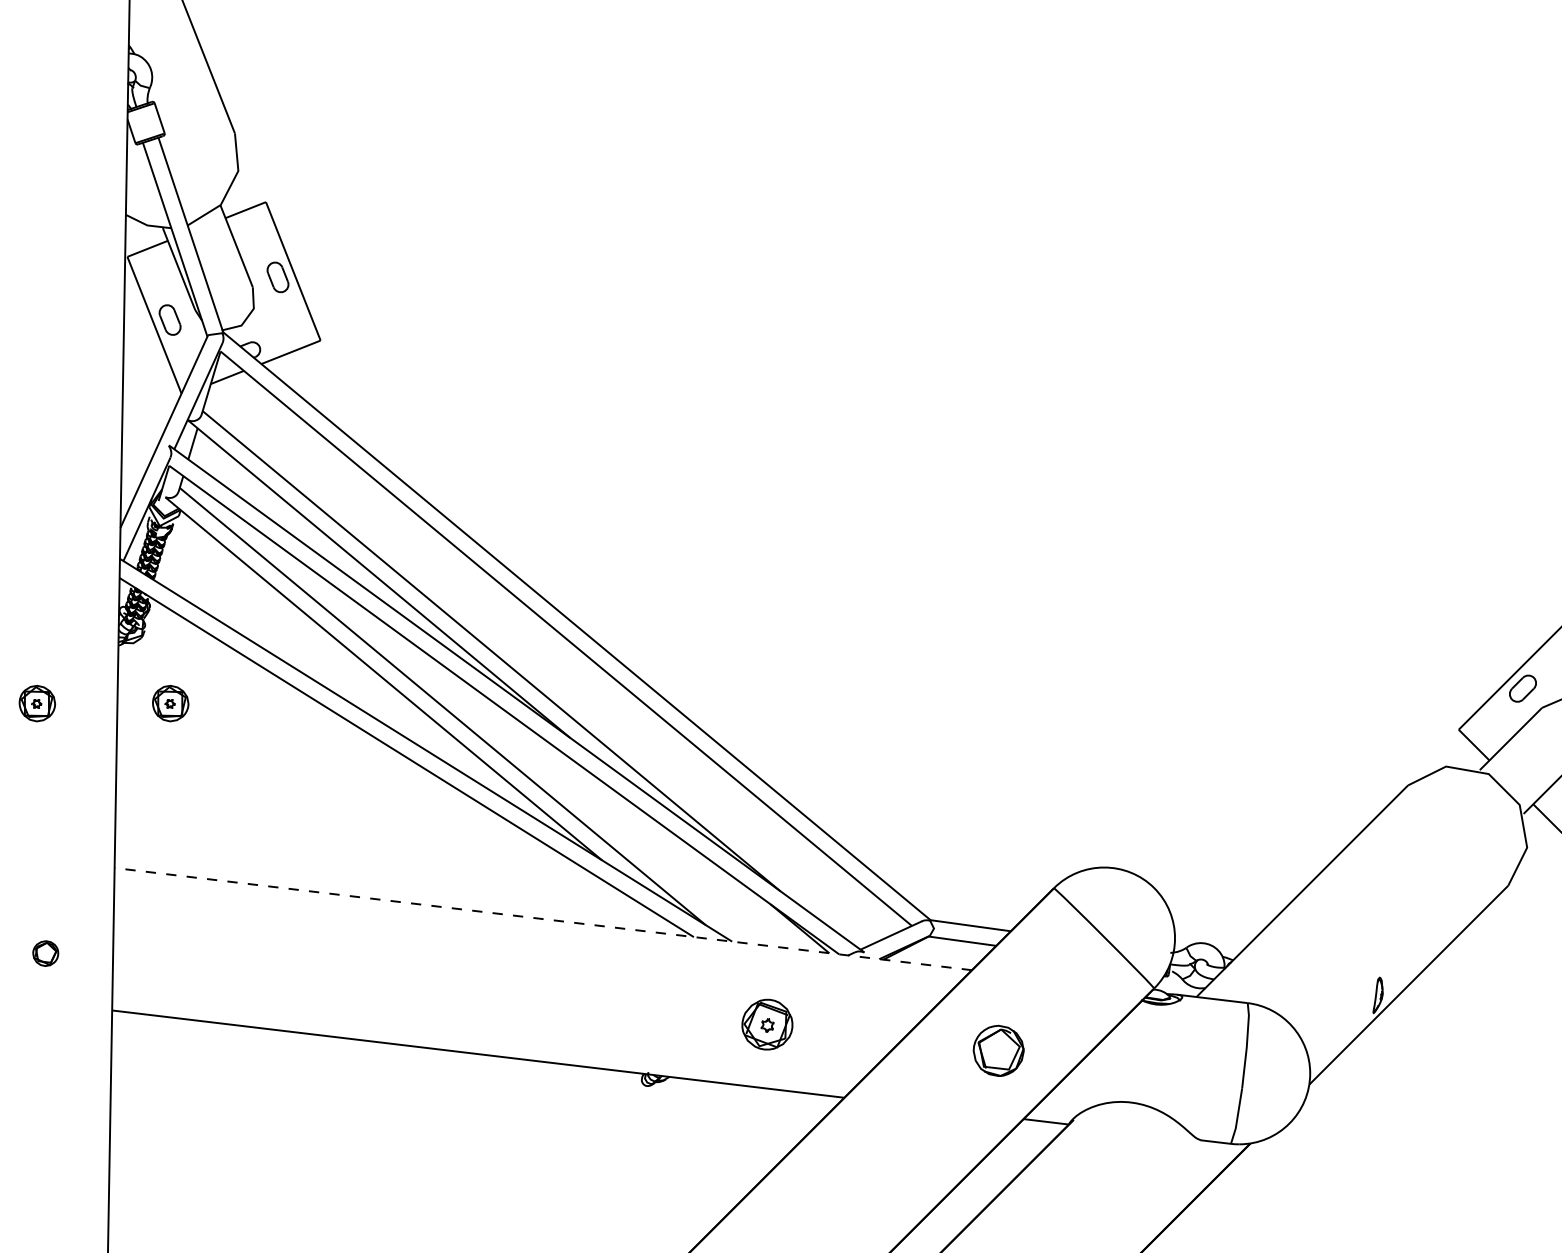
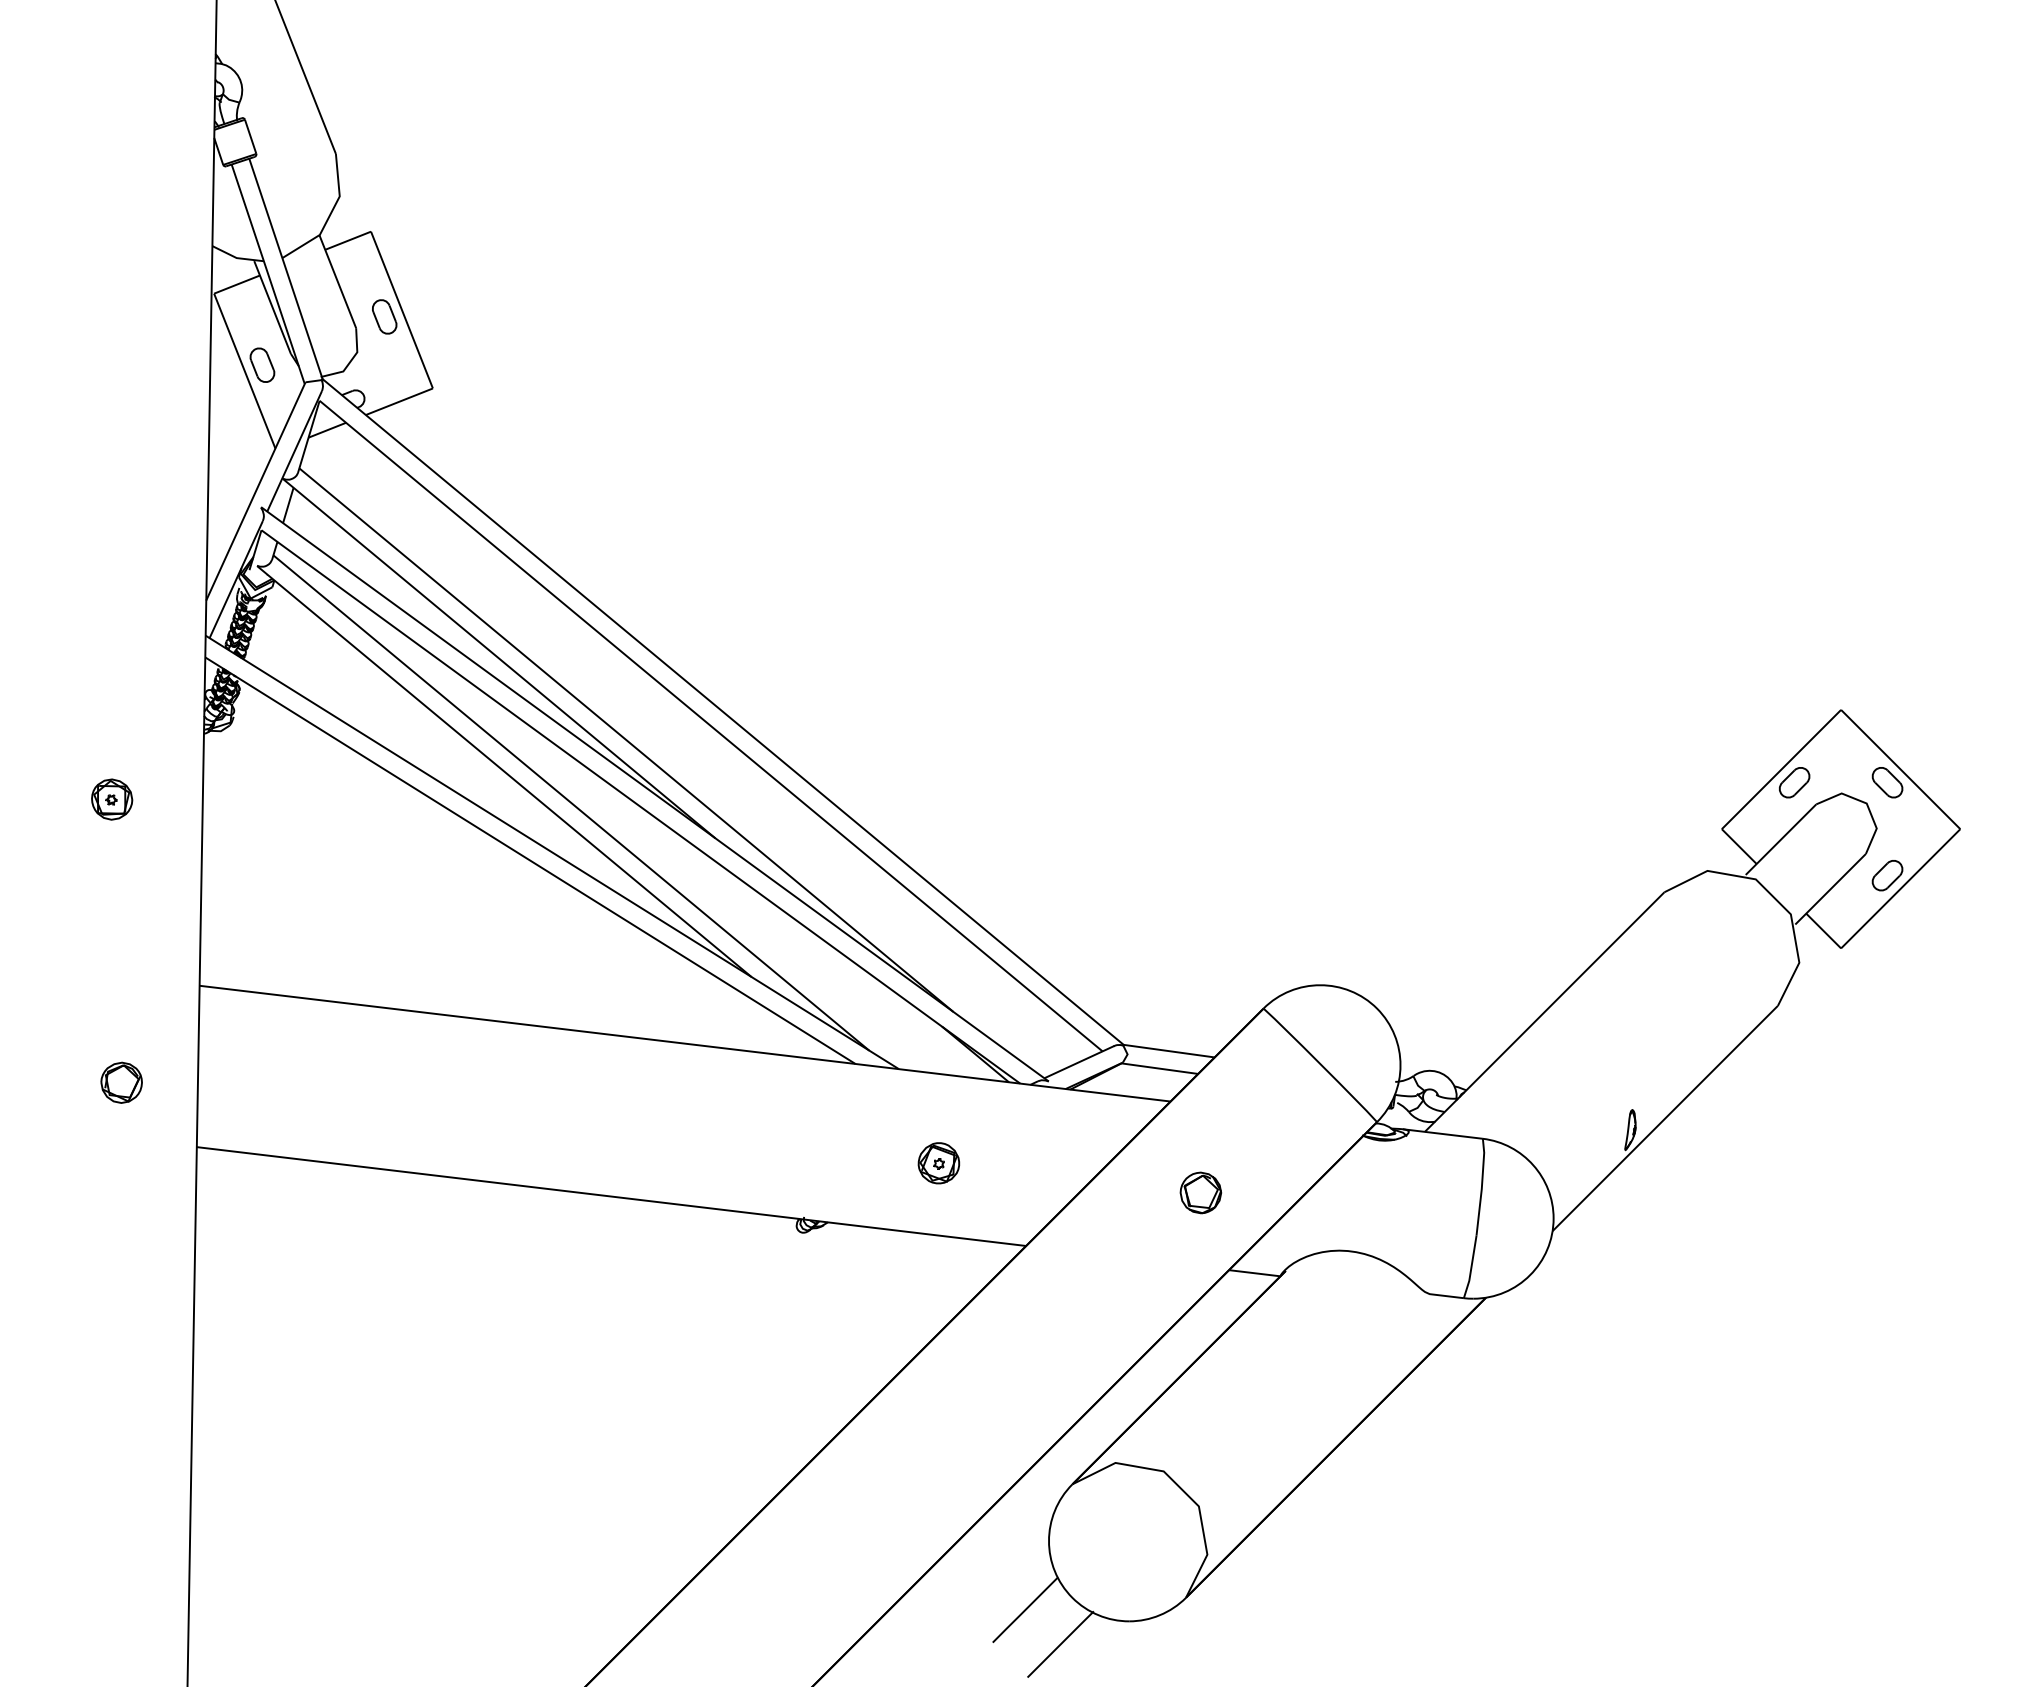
part: (171, 703) -> (263, 799), removed
line: (543, 918) -> (685, 1043), dashed -> solid
part: (45, 953) -> (121, 1082), size x1.43
part: (767, 1024) -> (938, 1163), size x0.71
part: (998, 1050) -> (1200, 1192), size x0.71

